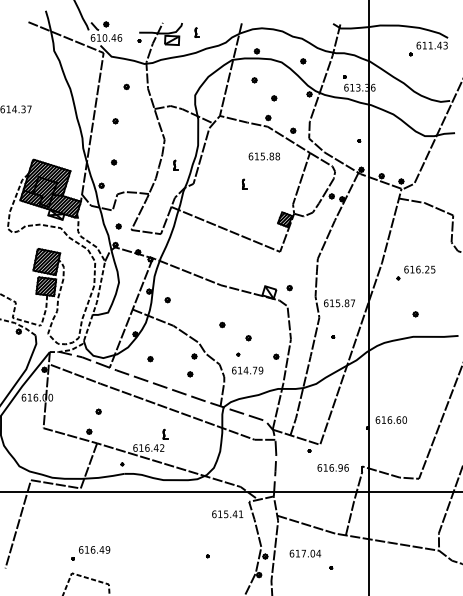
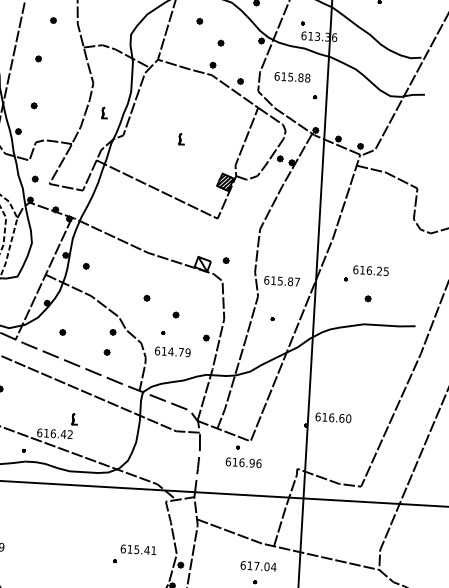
text: (263, 156) -> (291, 77), moved
part: (415, 272) -> (365, 273), moved
text: (332, 467) -> (242, 462), moved
text: (227, 514) -> (138, 550), moved
text: (305, 553) -> (258, 566), moved

